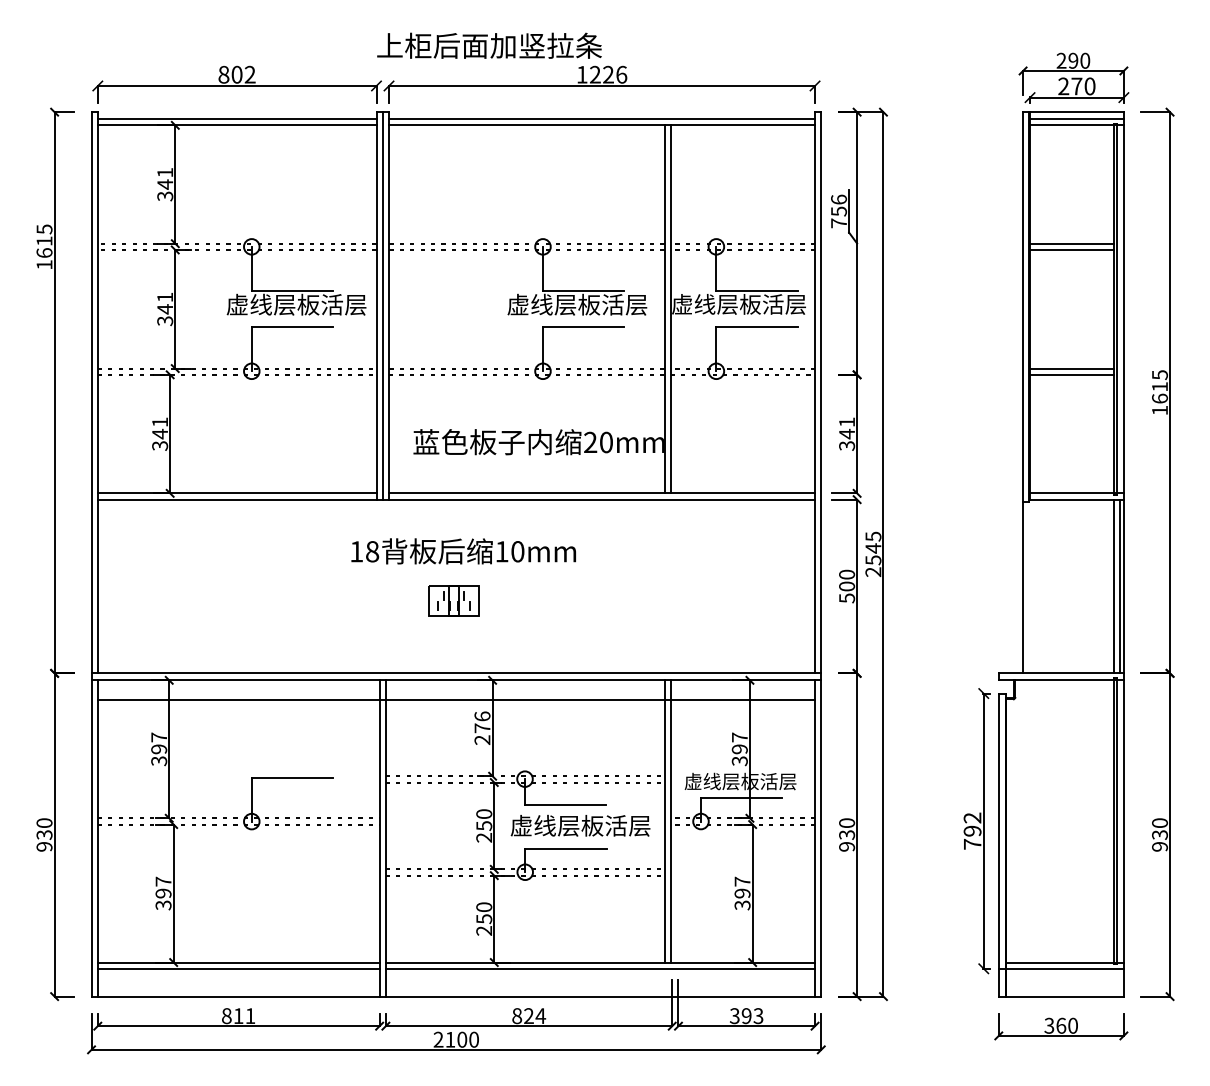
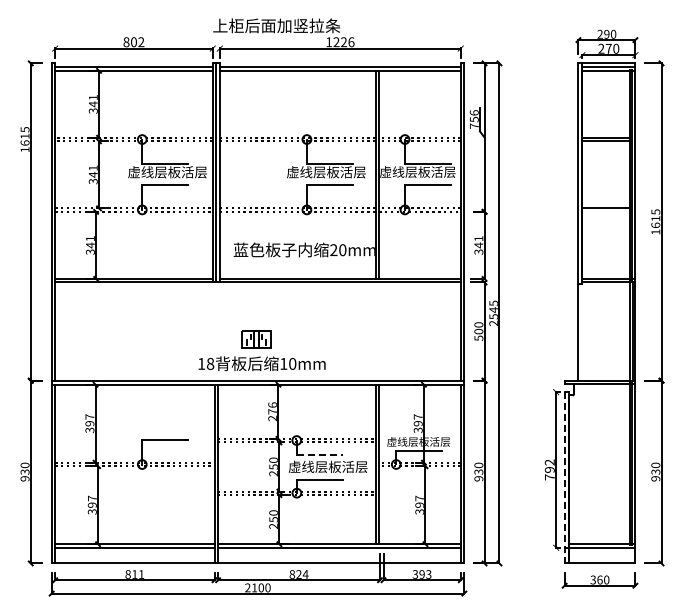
line: (1070, 374) -> (605, 211), removed
text: (462, 550) -> (261, 363), moved
line: (455, 699) -> (257, 395), removed
line: (566, 805) -> (320, 455), solid -> dashed
line: (998, 844) -> (564, 477), solid -> dashed

